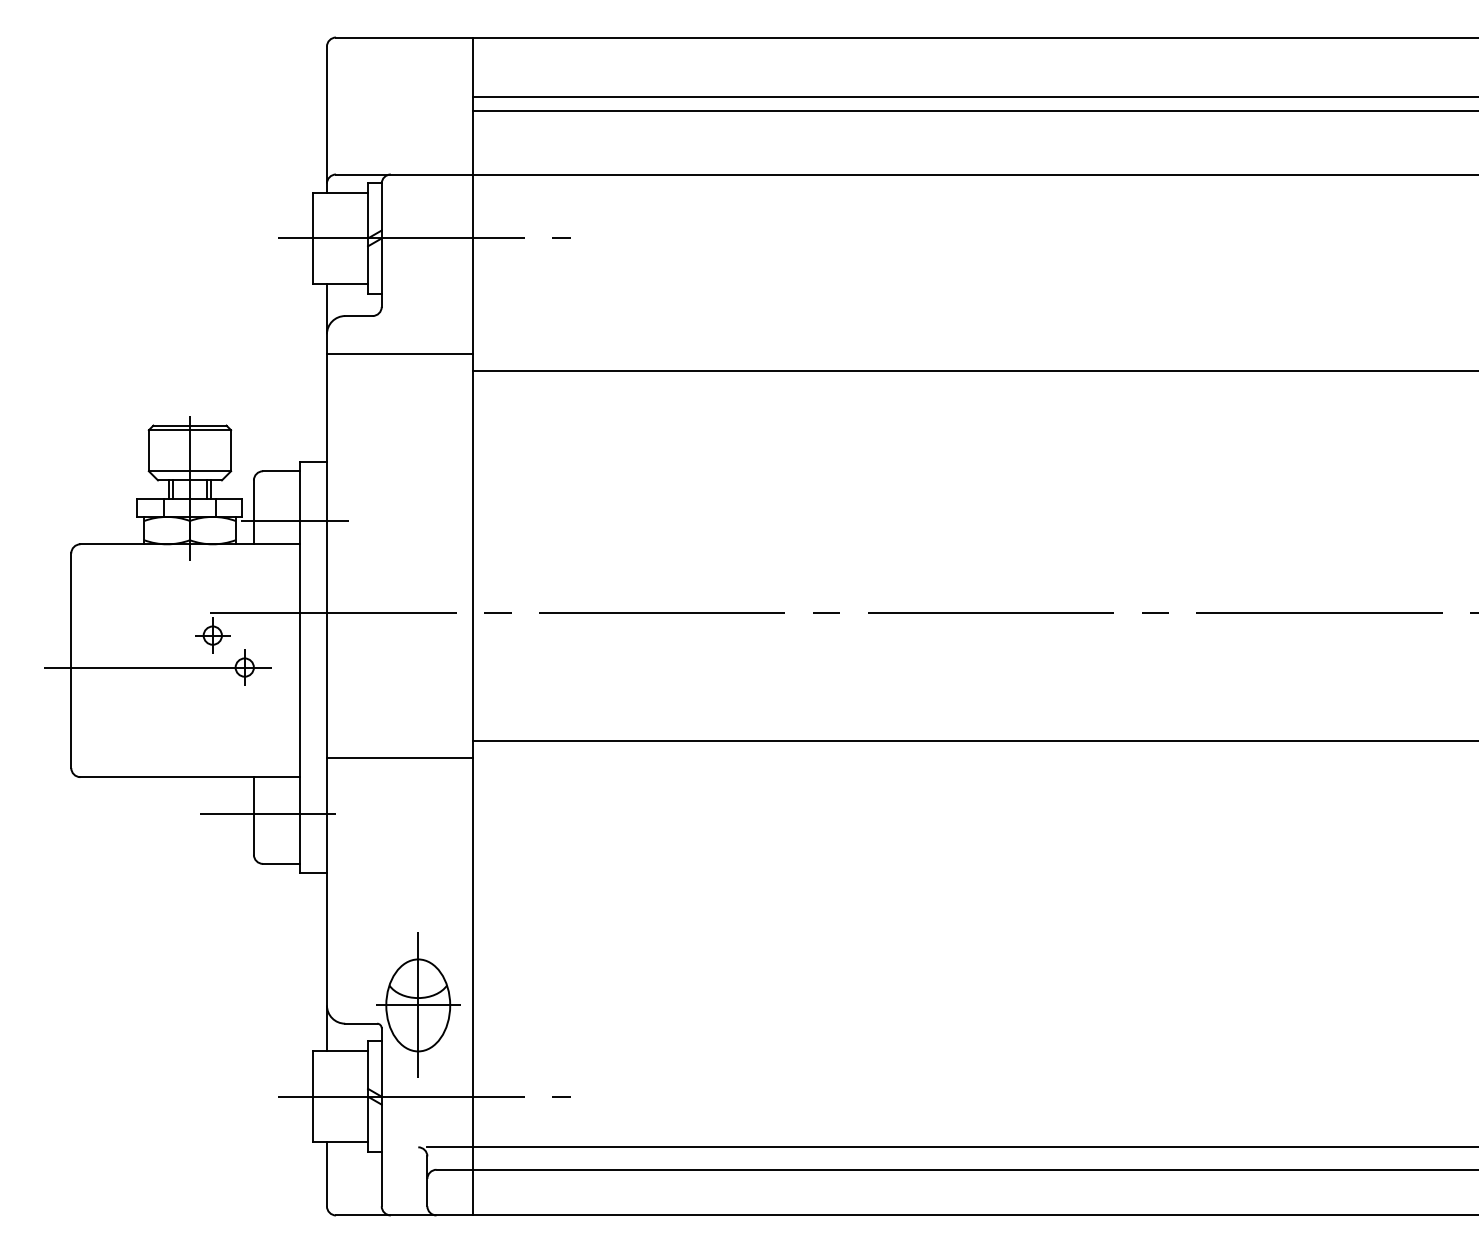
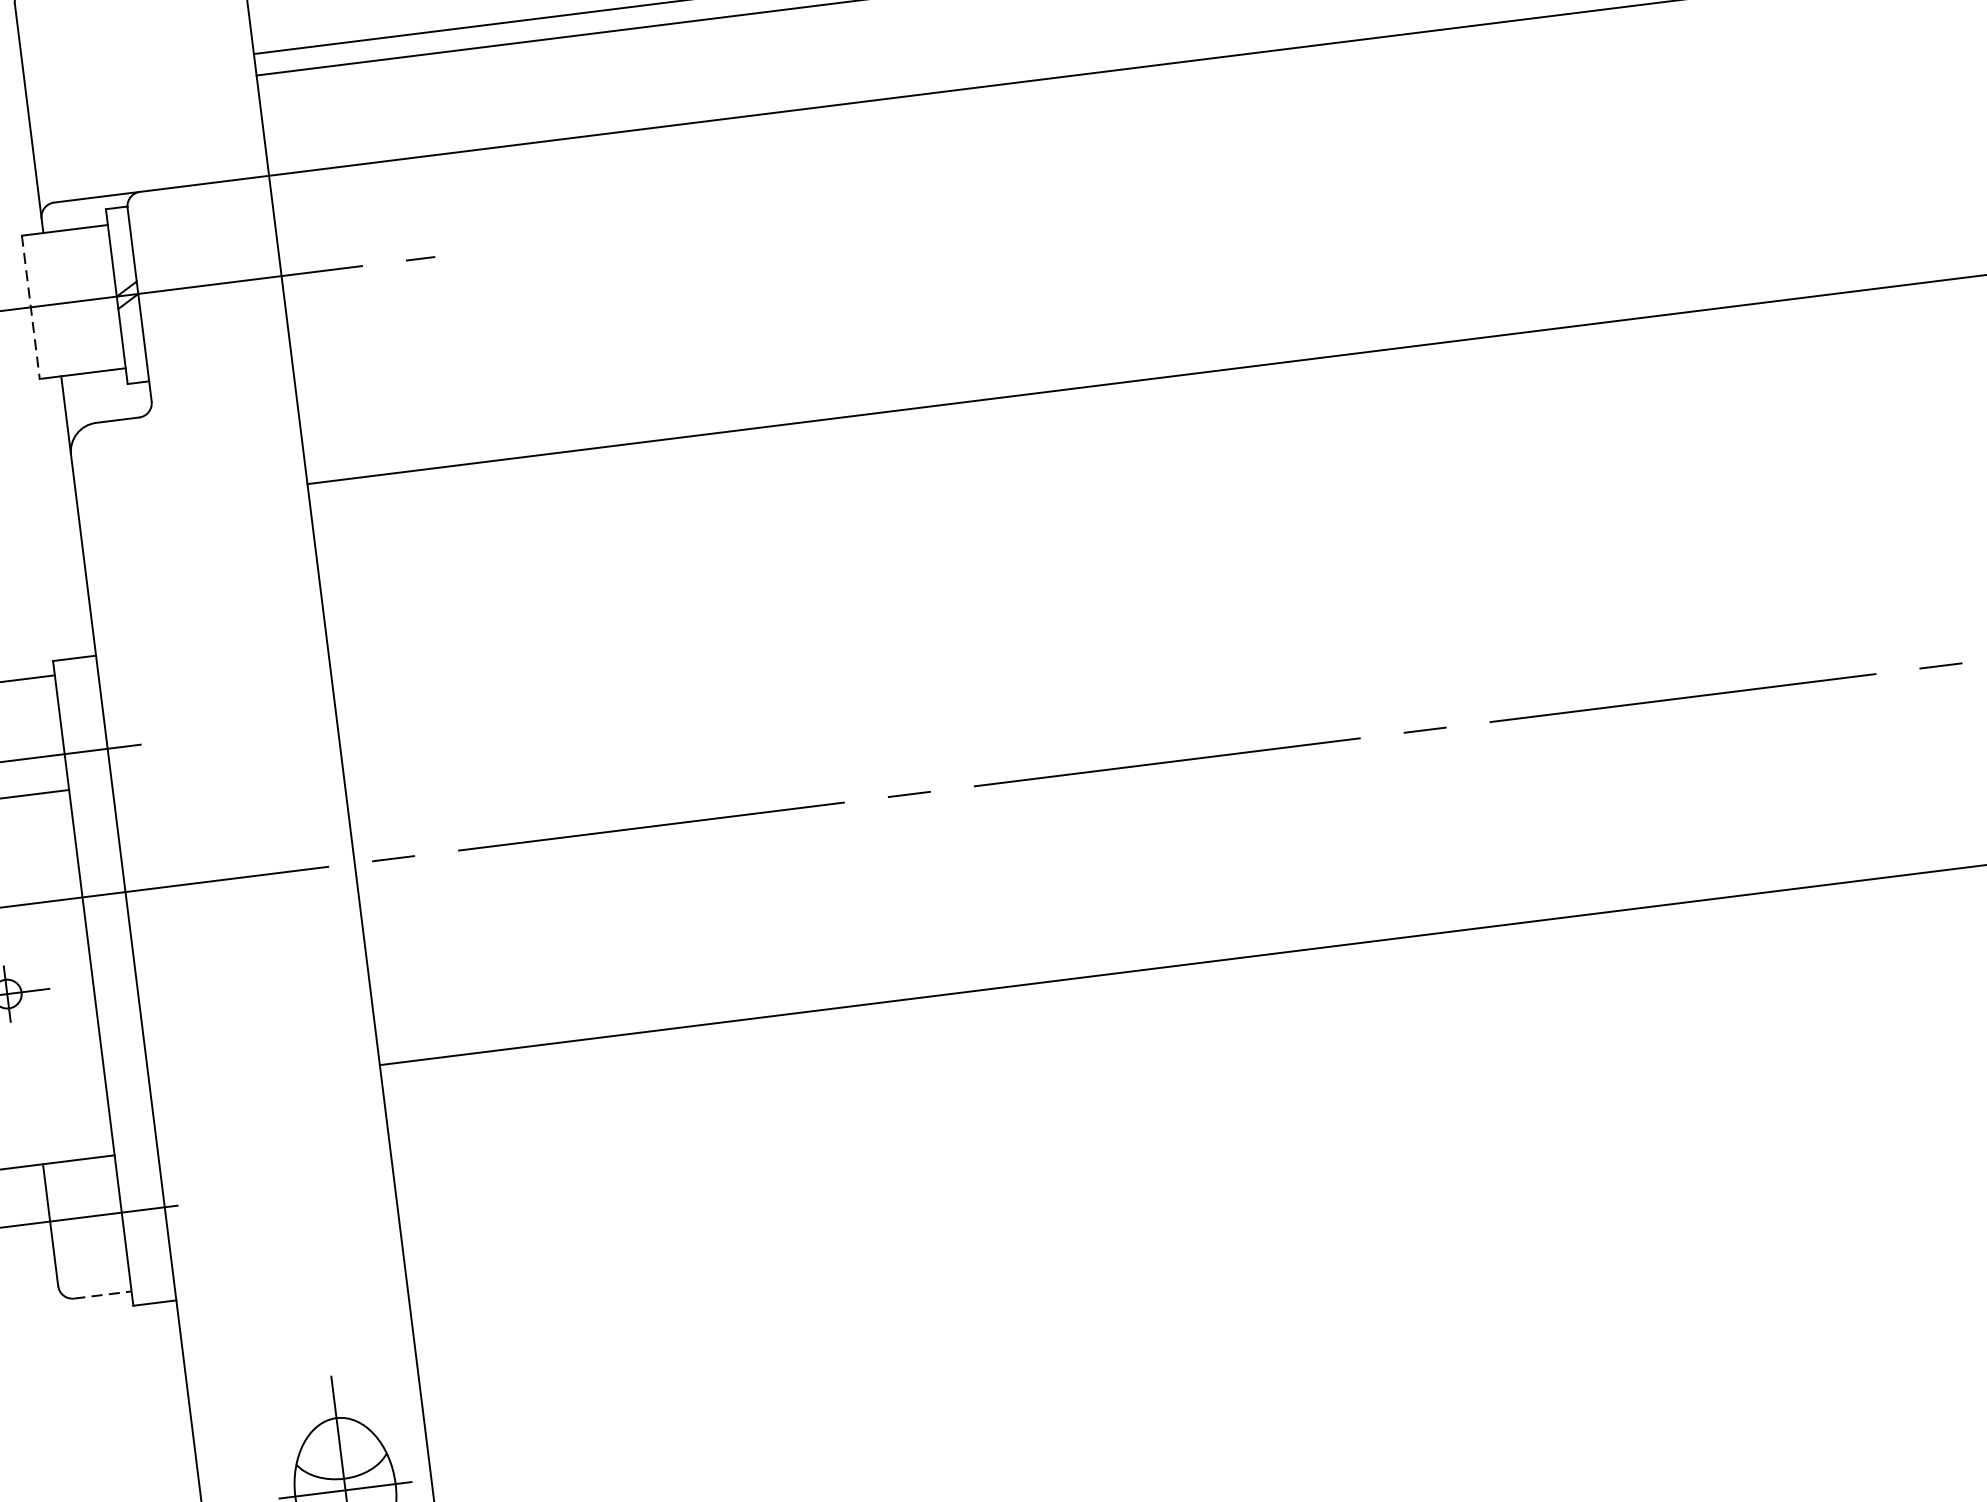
line: (313, 238) -> (31, 307), solid -> dashed
line: (399, 354) -> (188, 472), removed
line: (399, 757) -> (267, 1104), removed
line: (281, 863) -> (103, 1294), solid -> dashed

